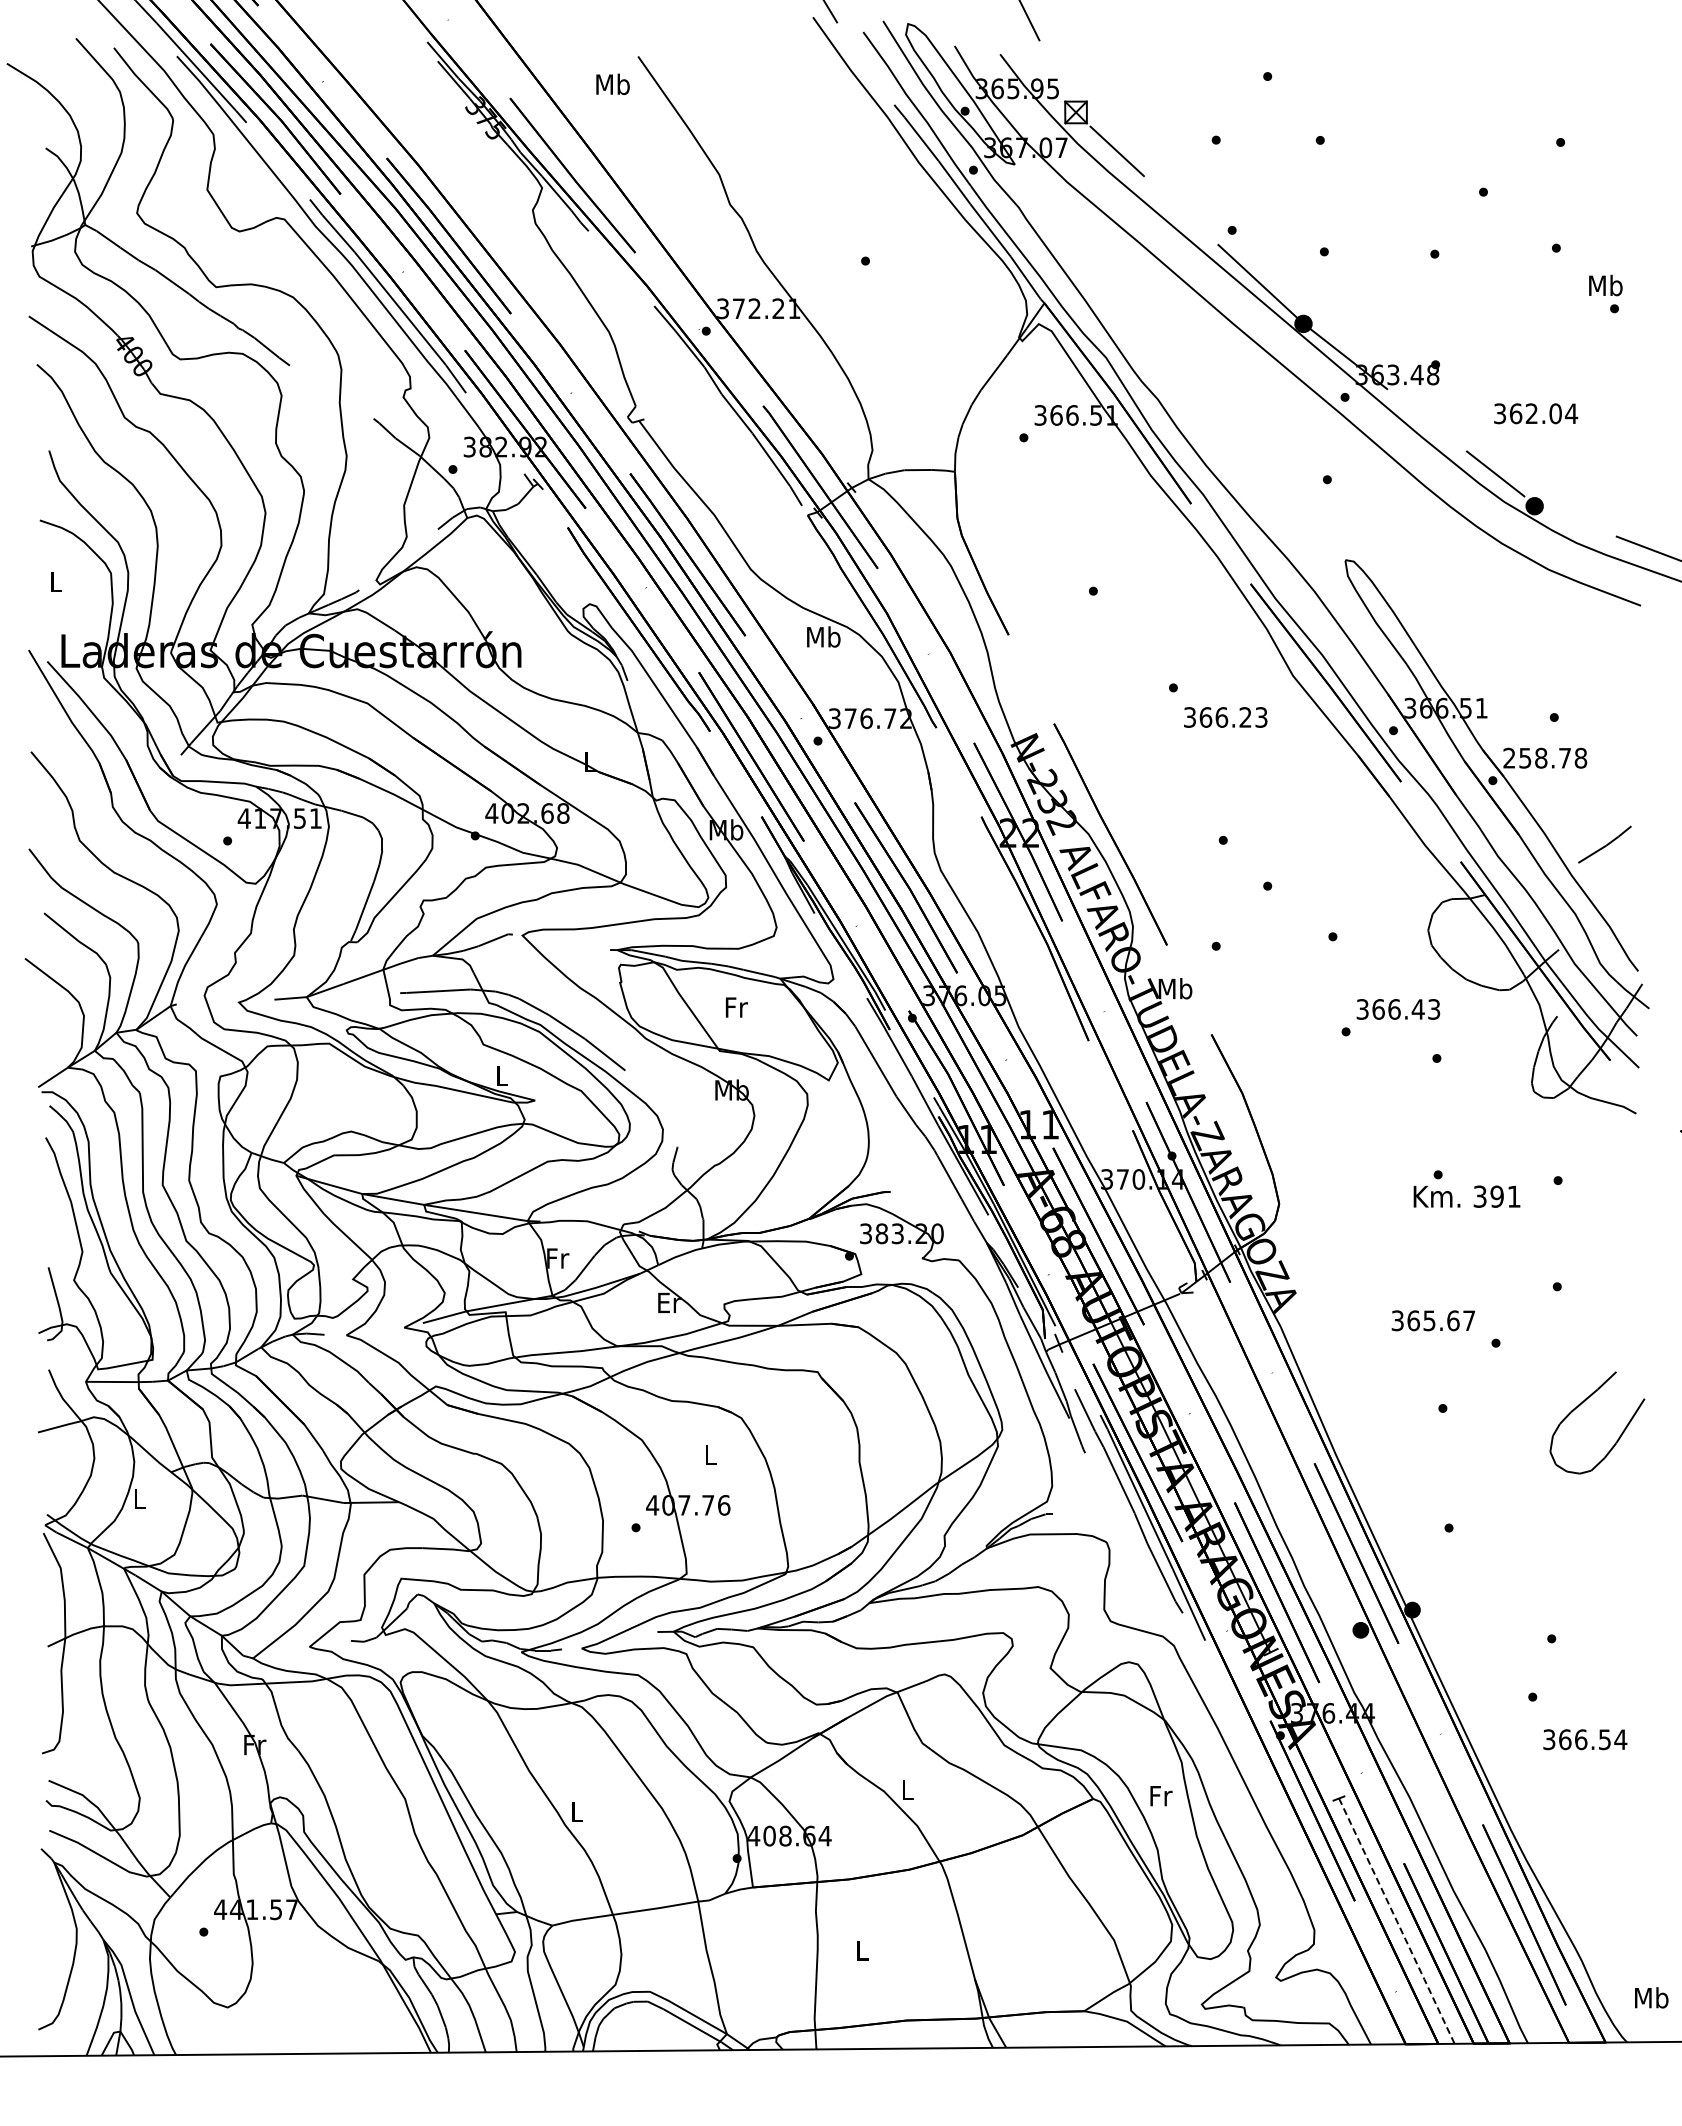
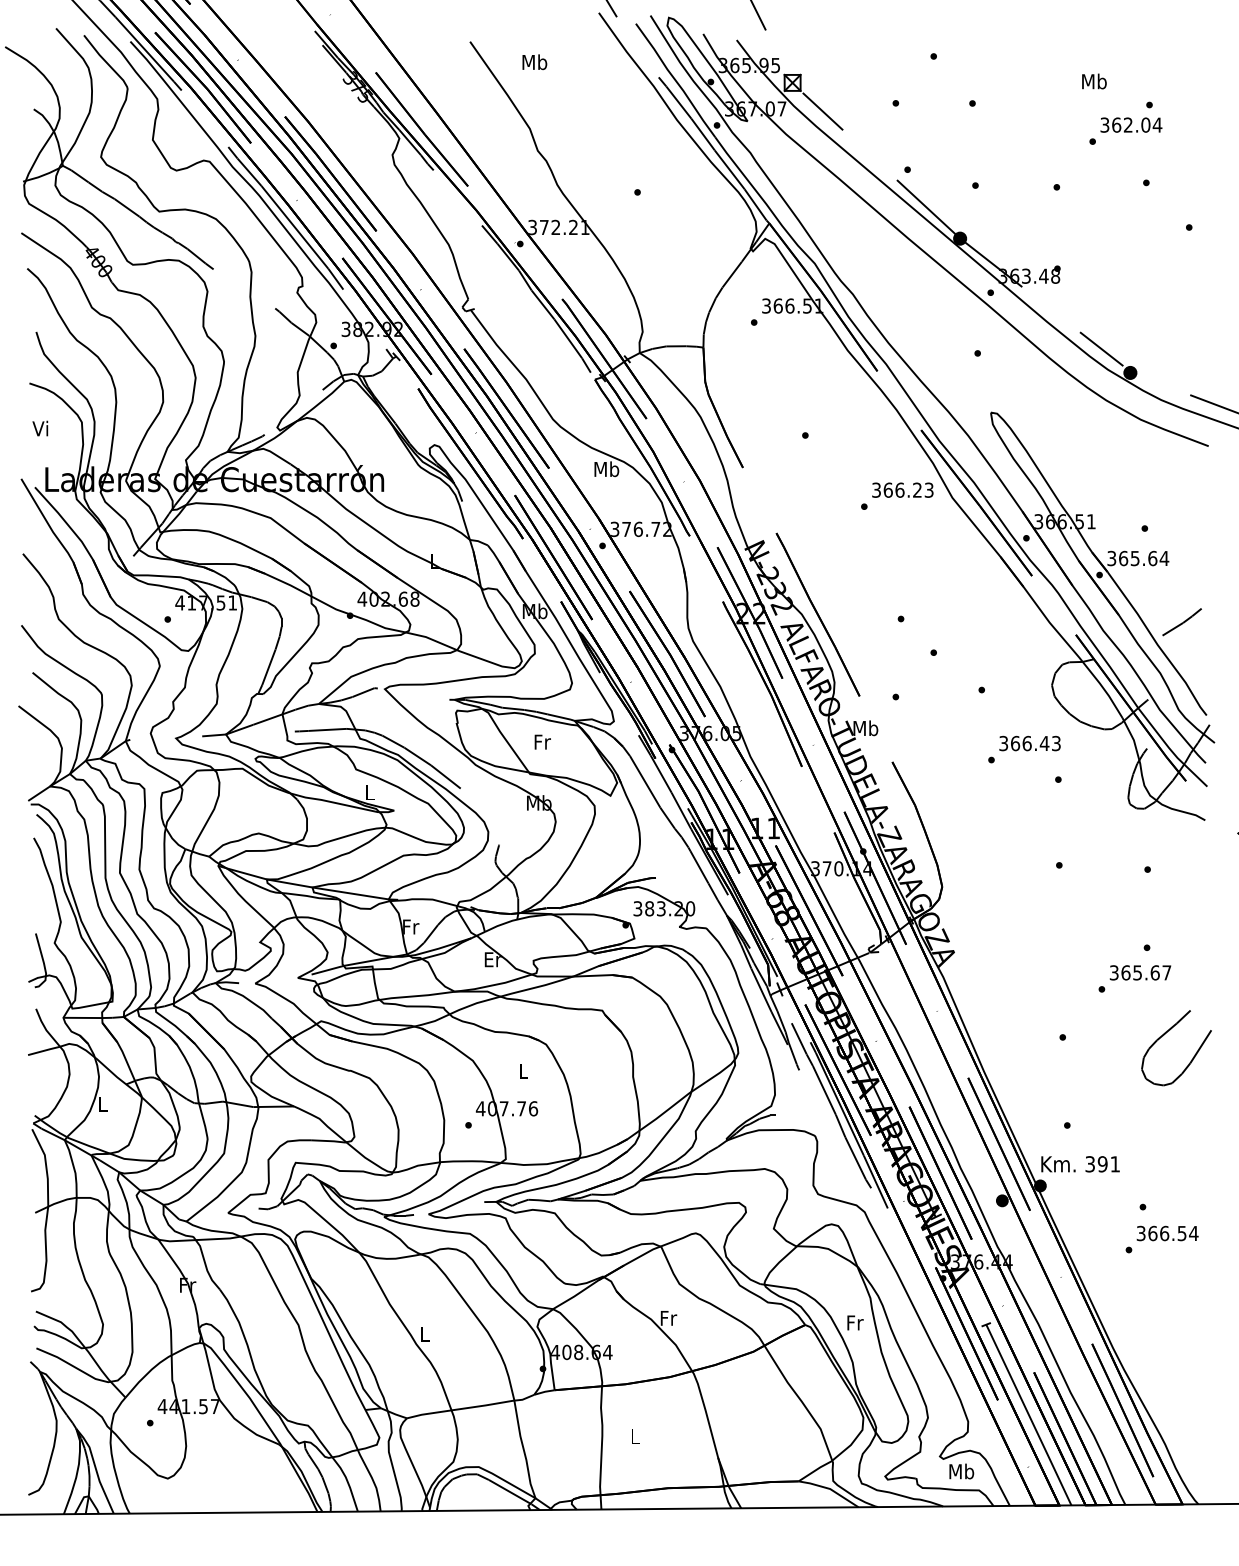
text: (612, 84) -> (534, 62), moved
text: (1605, 285) -> (1094, 81), moved
text: (1536, 413) -> (1131, 124), moved
text: (54, 581) -> (40, 428), L -> Vi
text: (1225, 717) -> (902, 490), moved
text: (1545, 757) -> (1138, 557), 258.78 -> 365.64
text: (1466, 1196) -> (1080, 1164), moved
text: (1433, 1320) -> (1140, 972), moved
text: (1585, 1739) -> (1167, 1233), moved
text: (908, 1789) -> (669, 1318), L -> Fr
line: (1397, 1922) -> (1029, 1416), dashed -> solid
text: (1651, 1997) -> (961, 1471), moved

